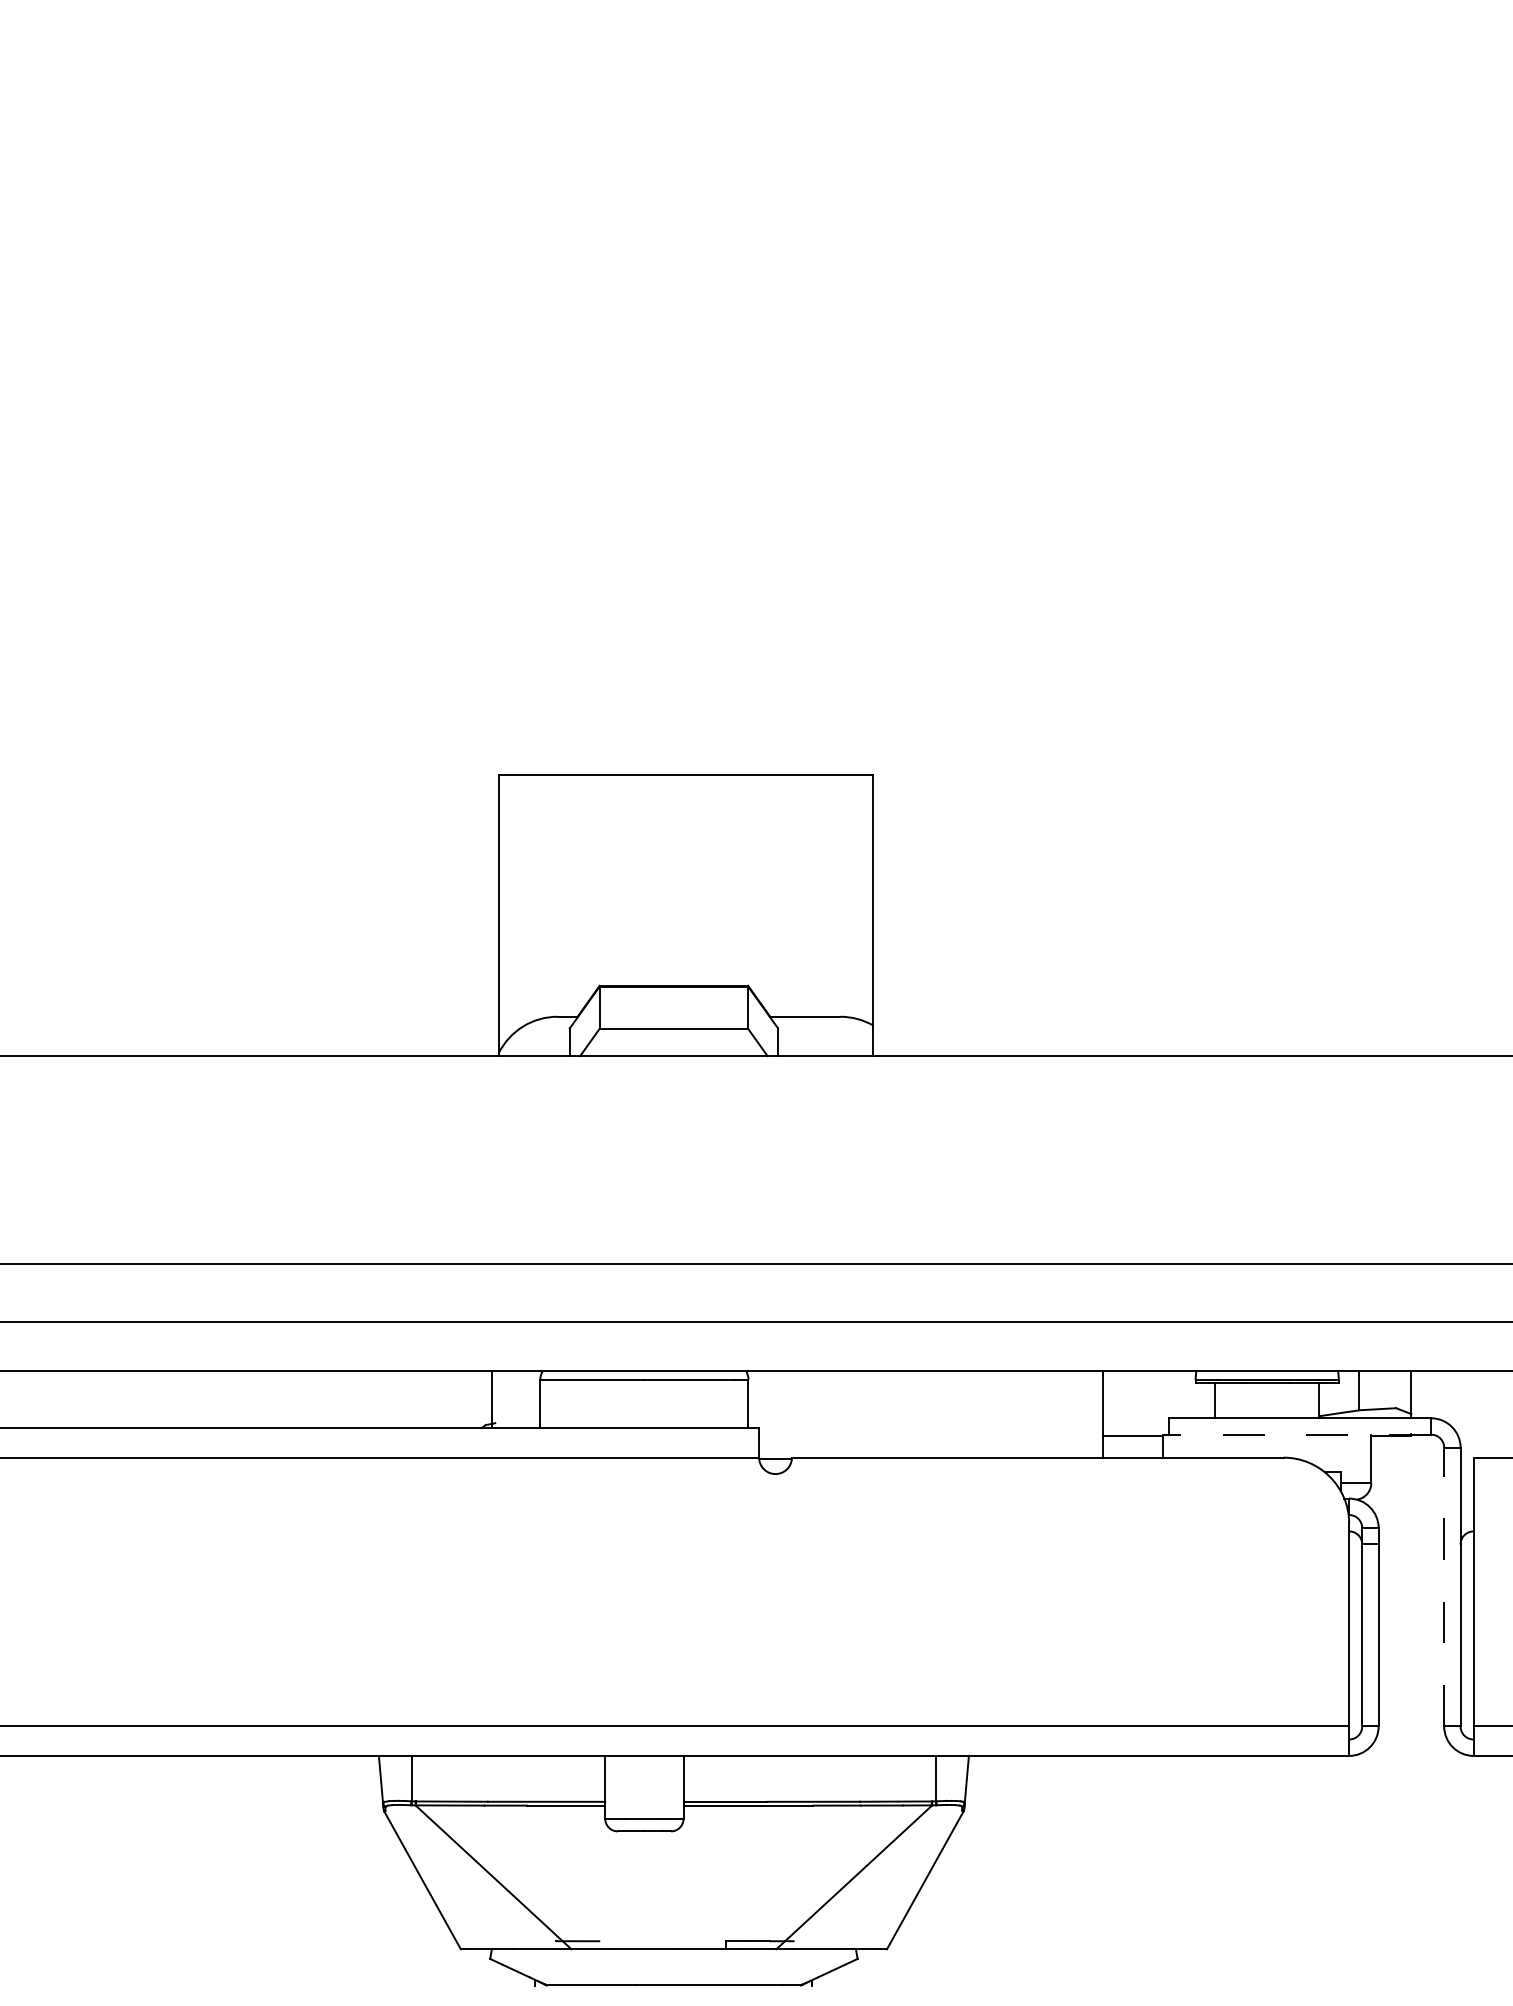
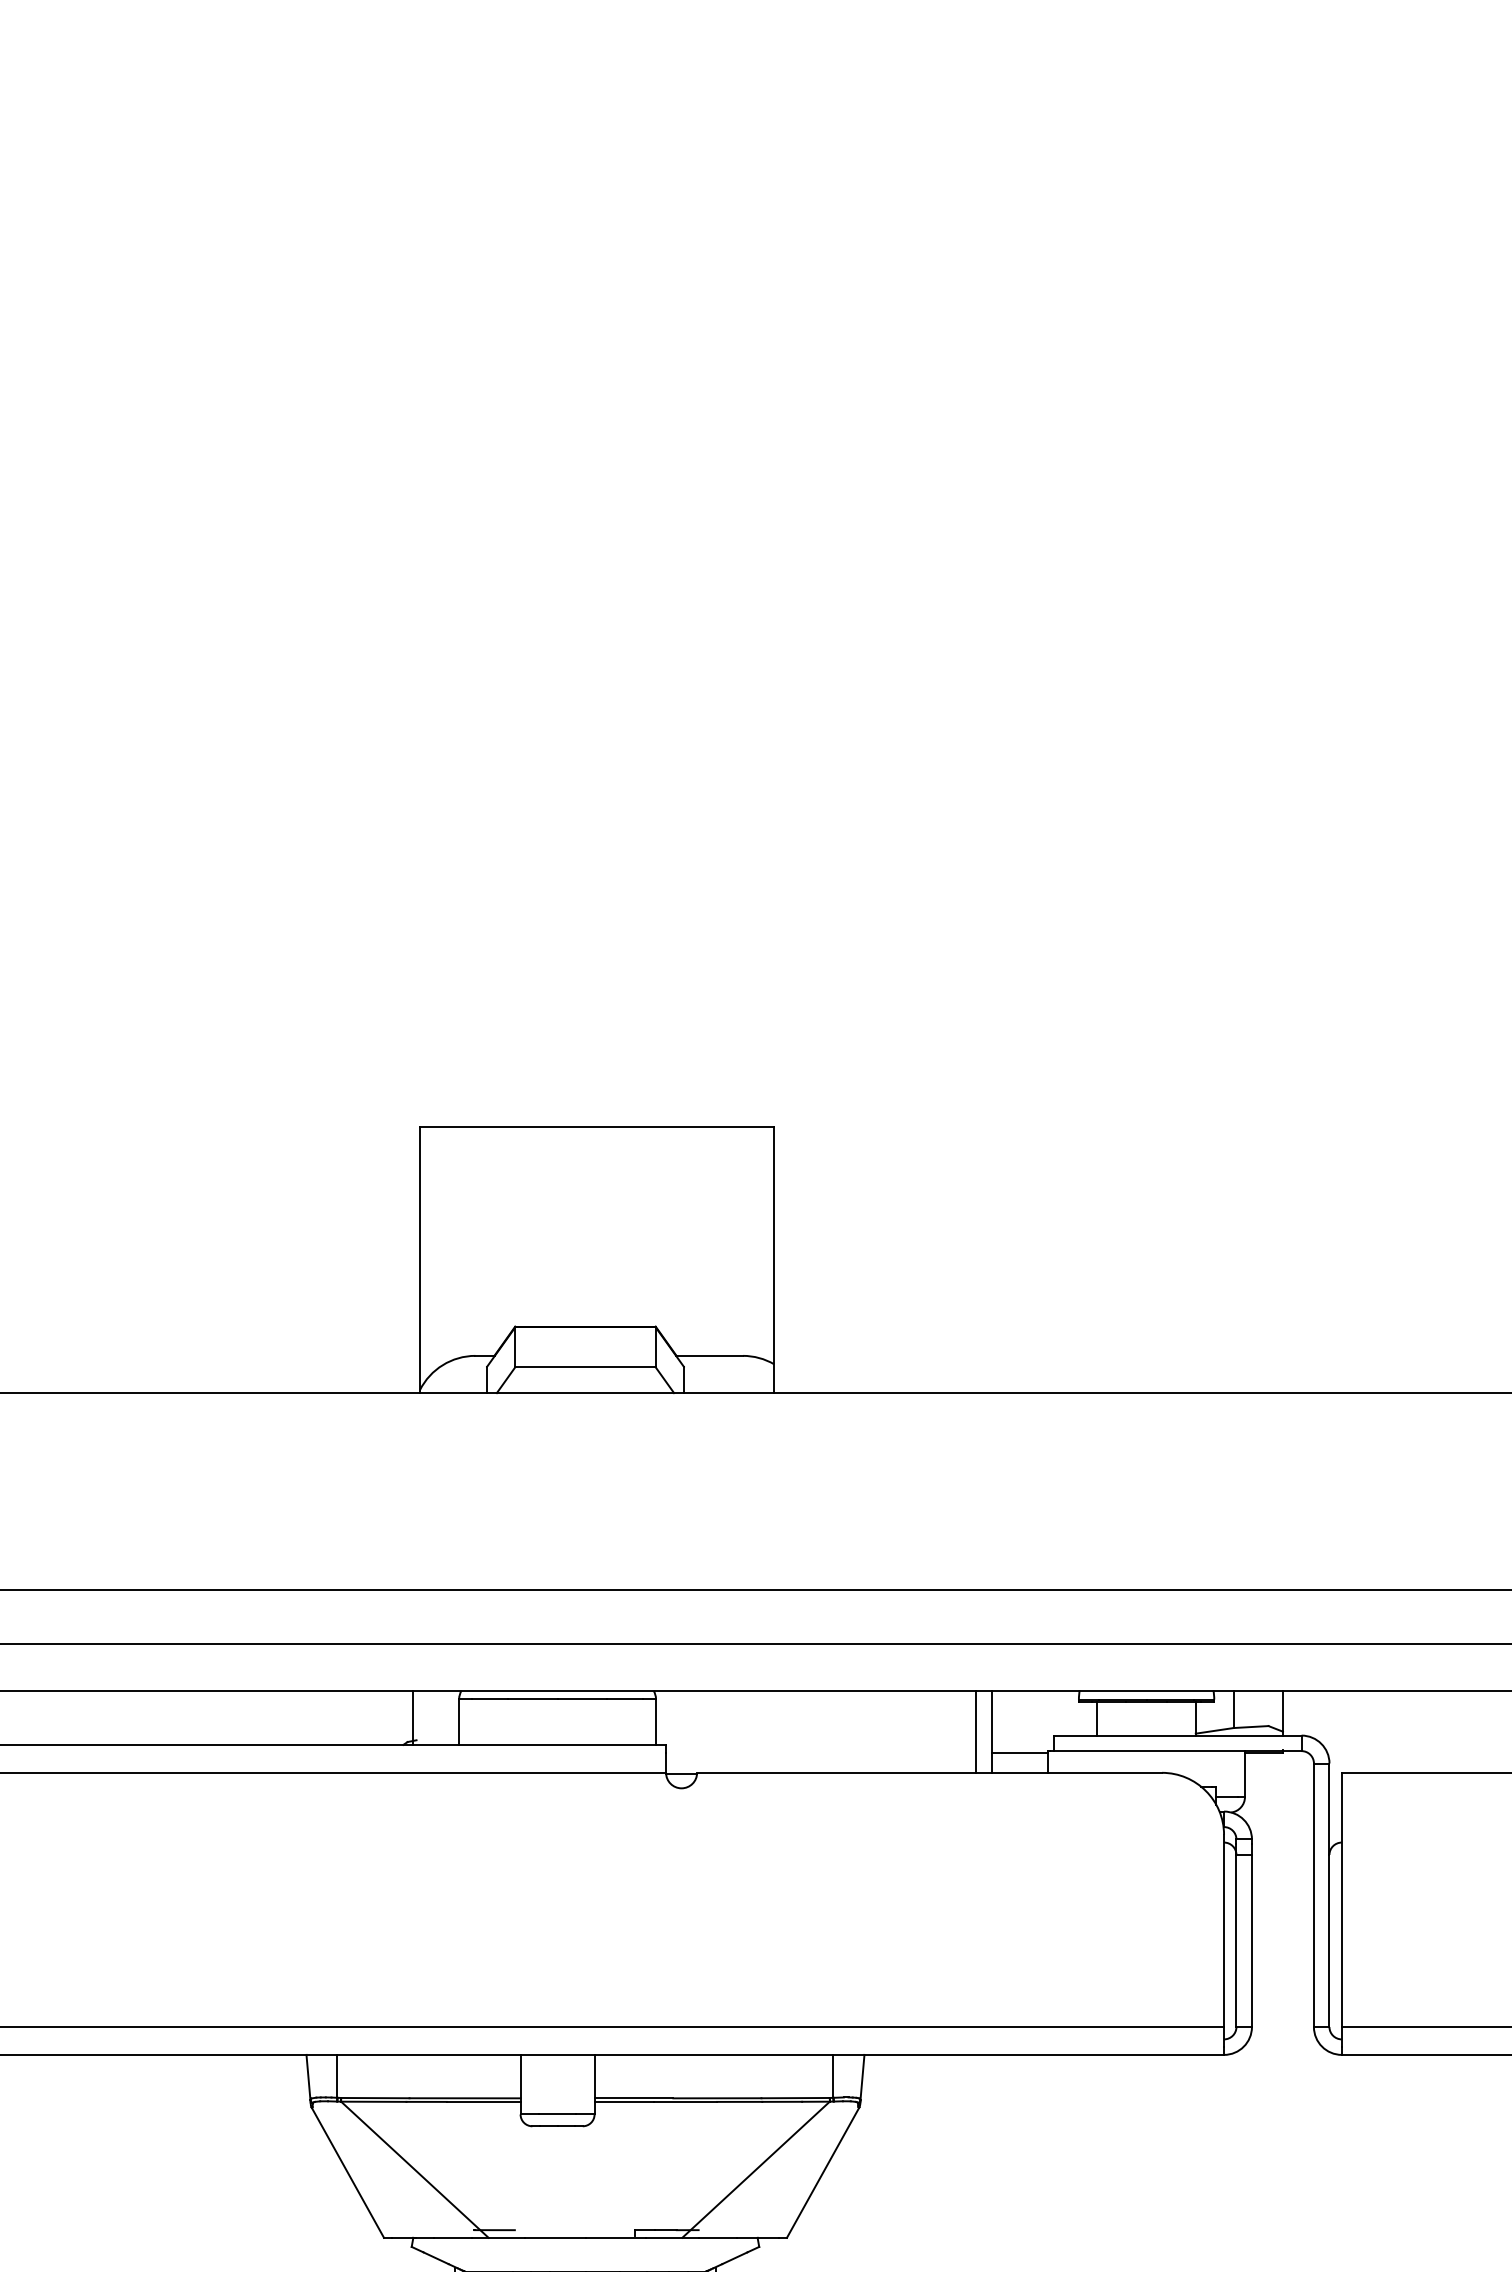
line: (1087, 1413) -> (976, 1731), added
line: (1299, 1435) -> (1177, 1751), dashed -> solid
line: (1443, 1587) -> (1313, 1895), dashed -> solid

